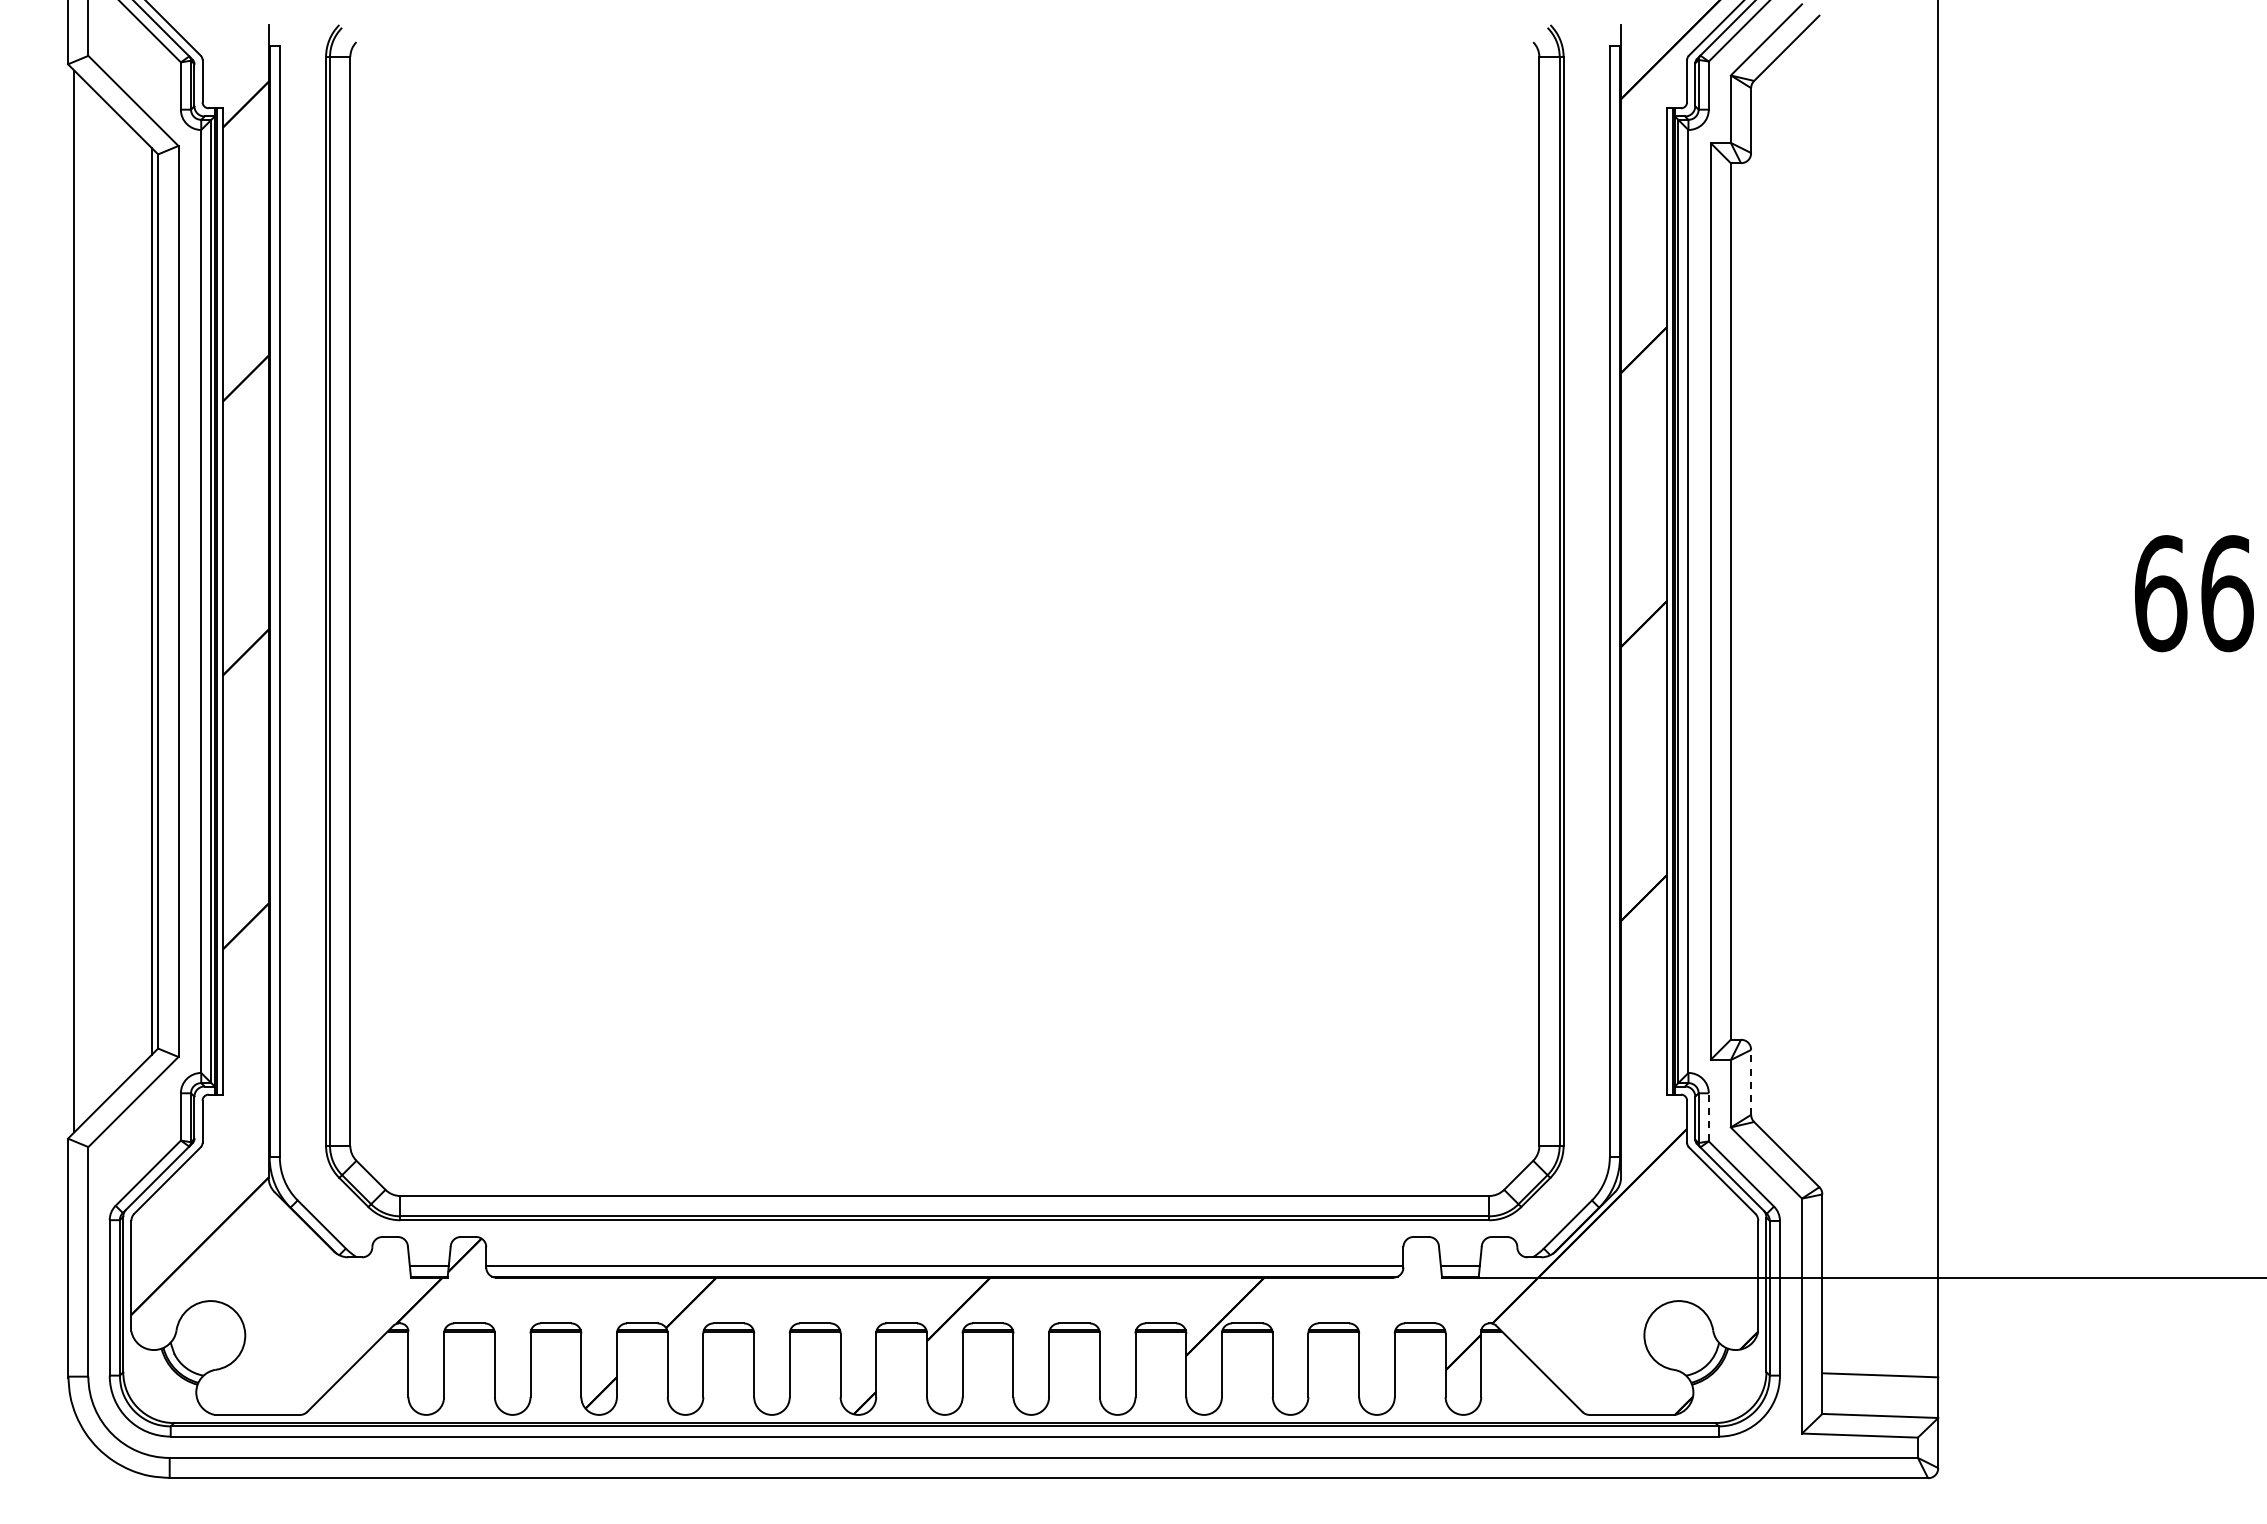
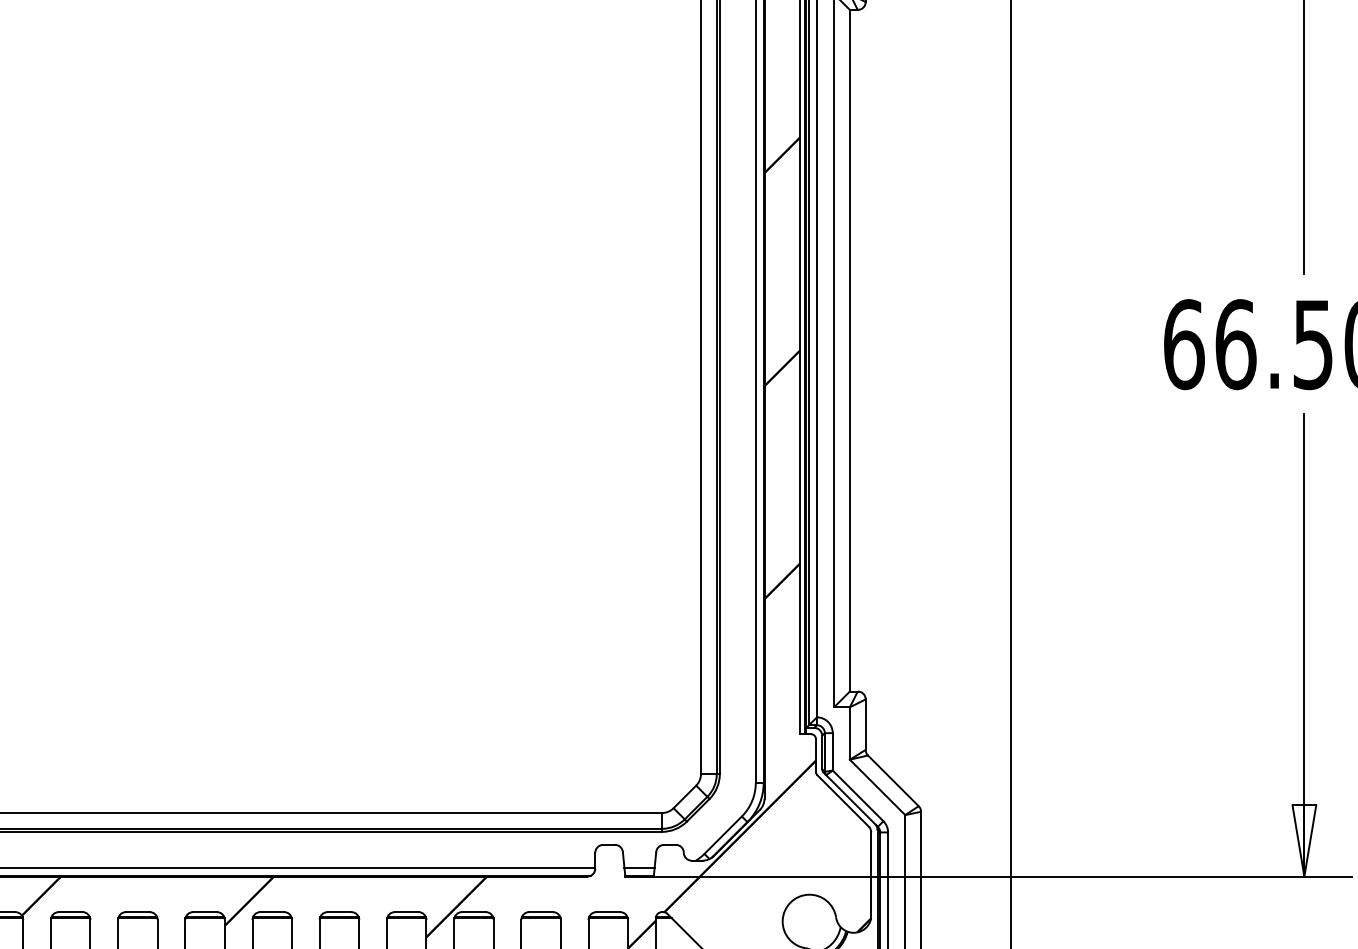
line: (1751, 1081) -> (865, 723), dashed -> solid
line: (1708, 1116) -> (832, 751), dashed -> solid

